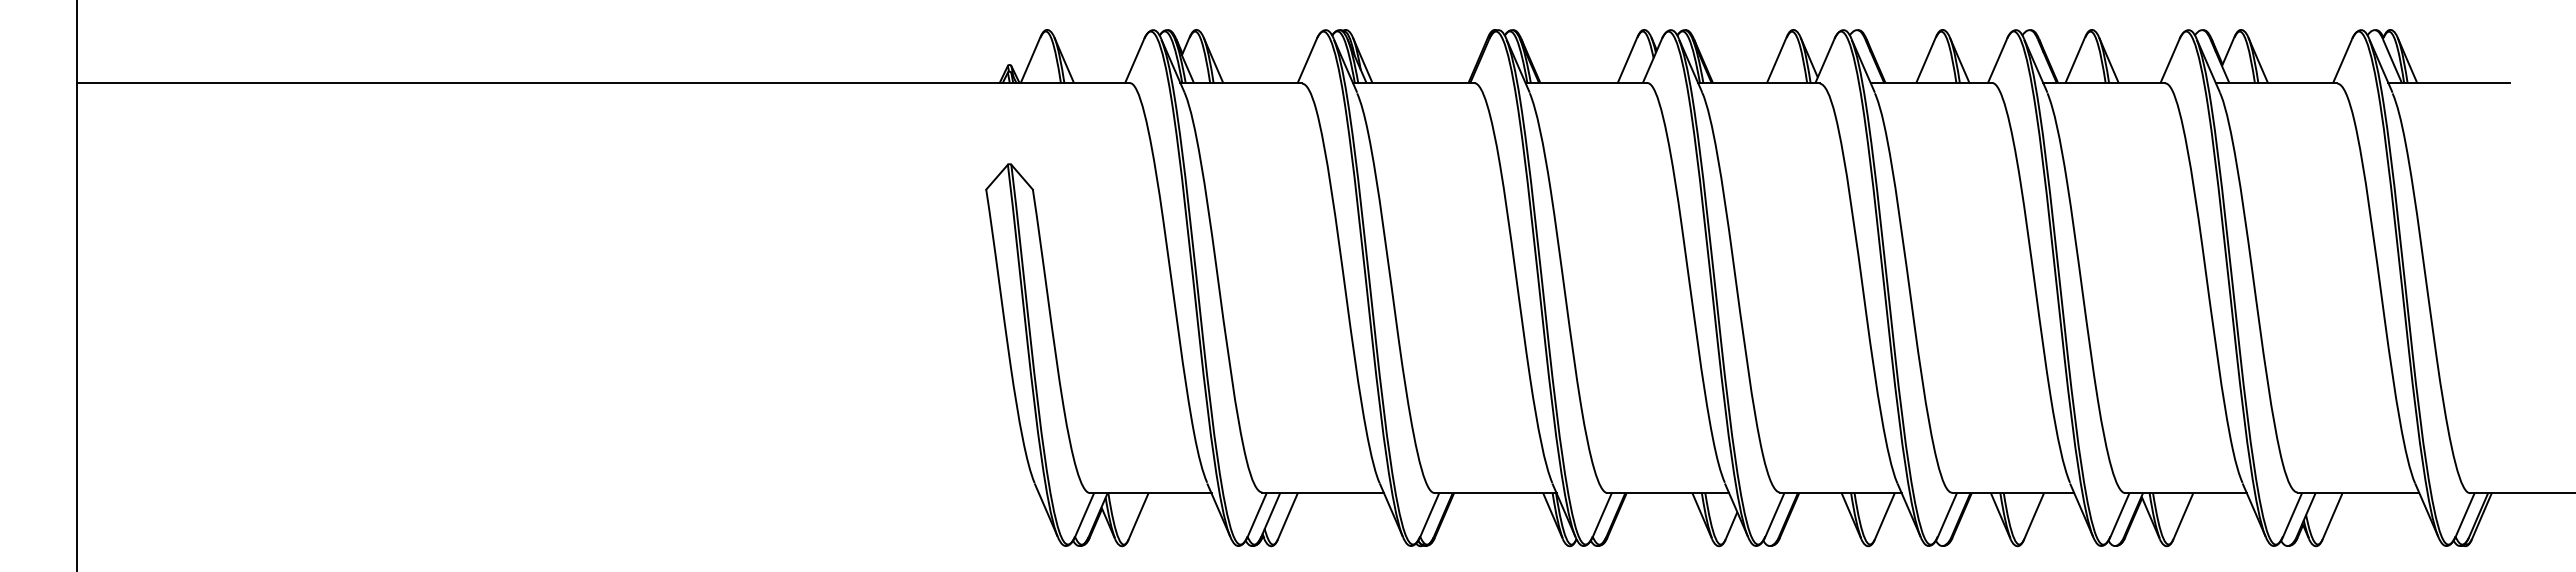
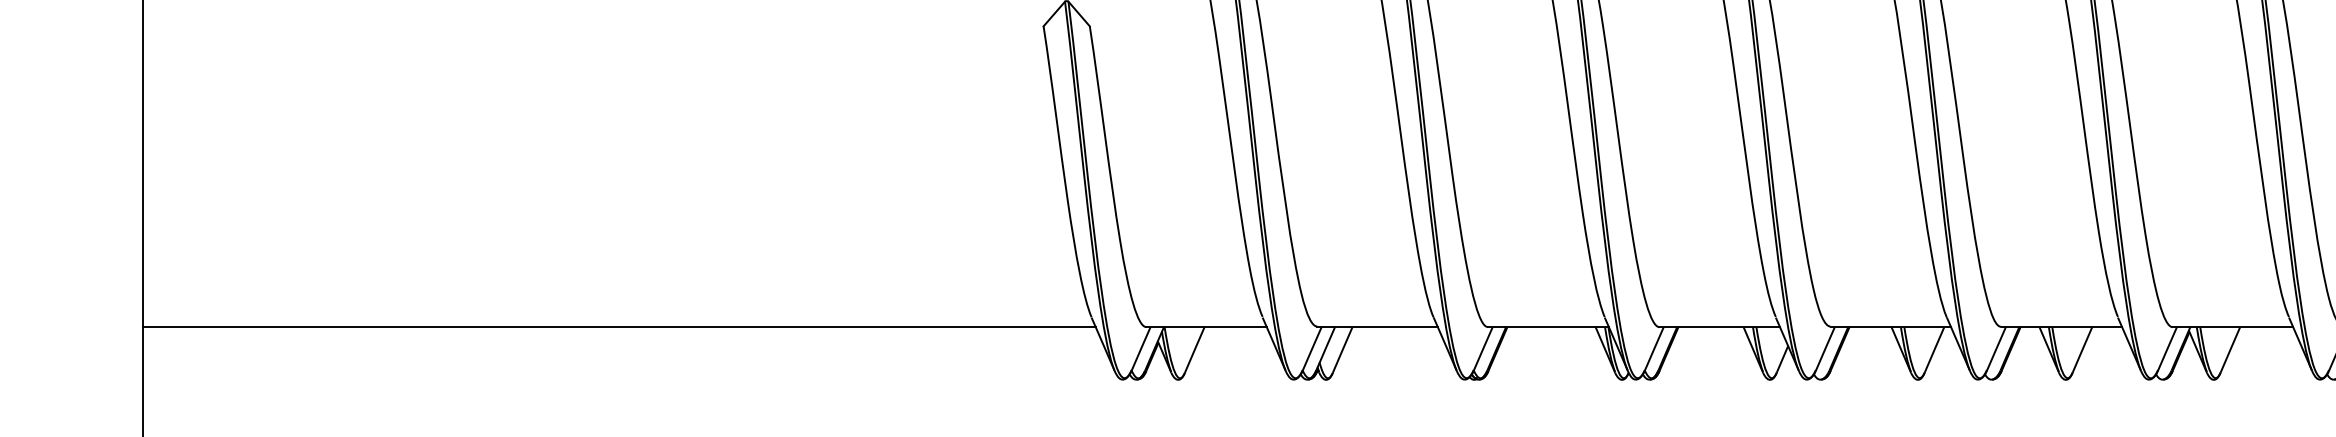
line: (557, 493) -> (618, 327), added

